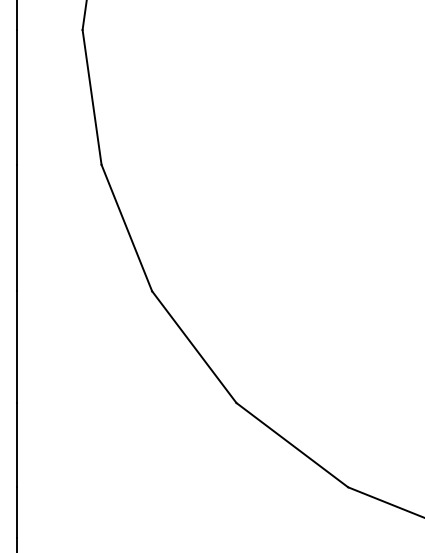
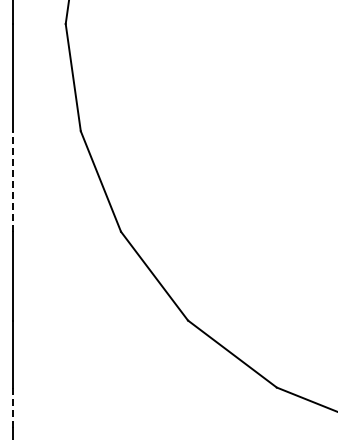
line: (16, 228) -> (13, 181), solid -> dashed
line: (16, 512) -> (13, 407), solid -> dashed

